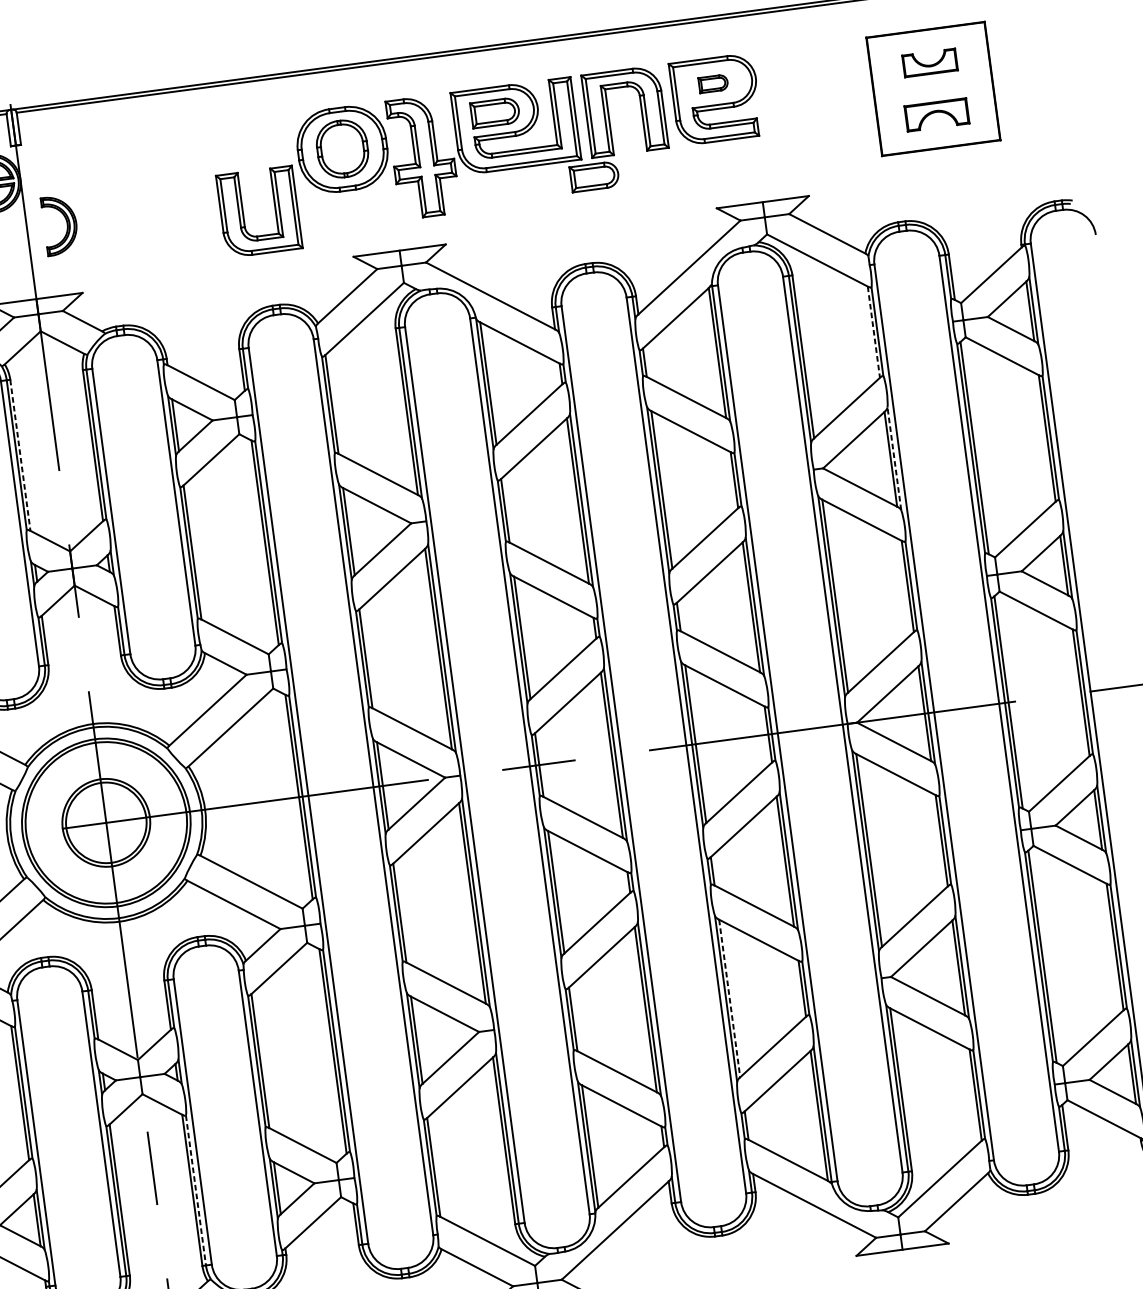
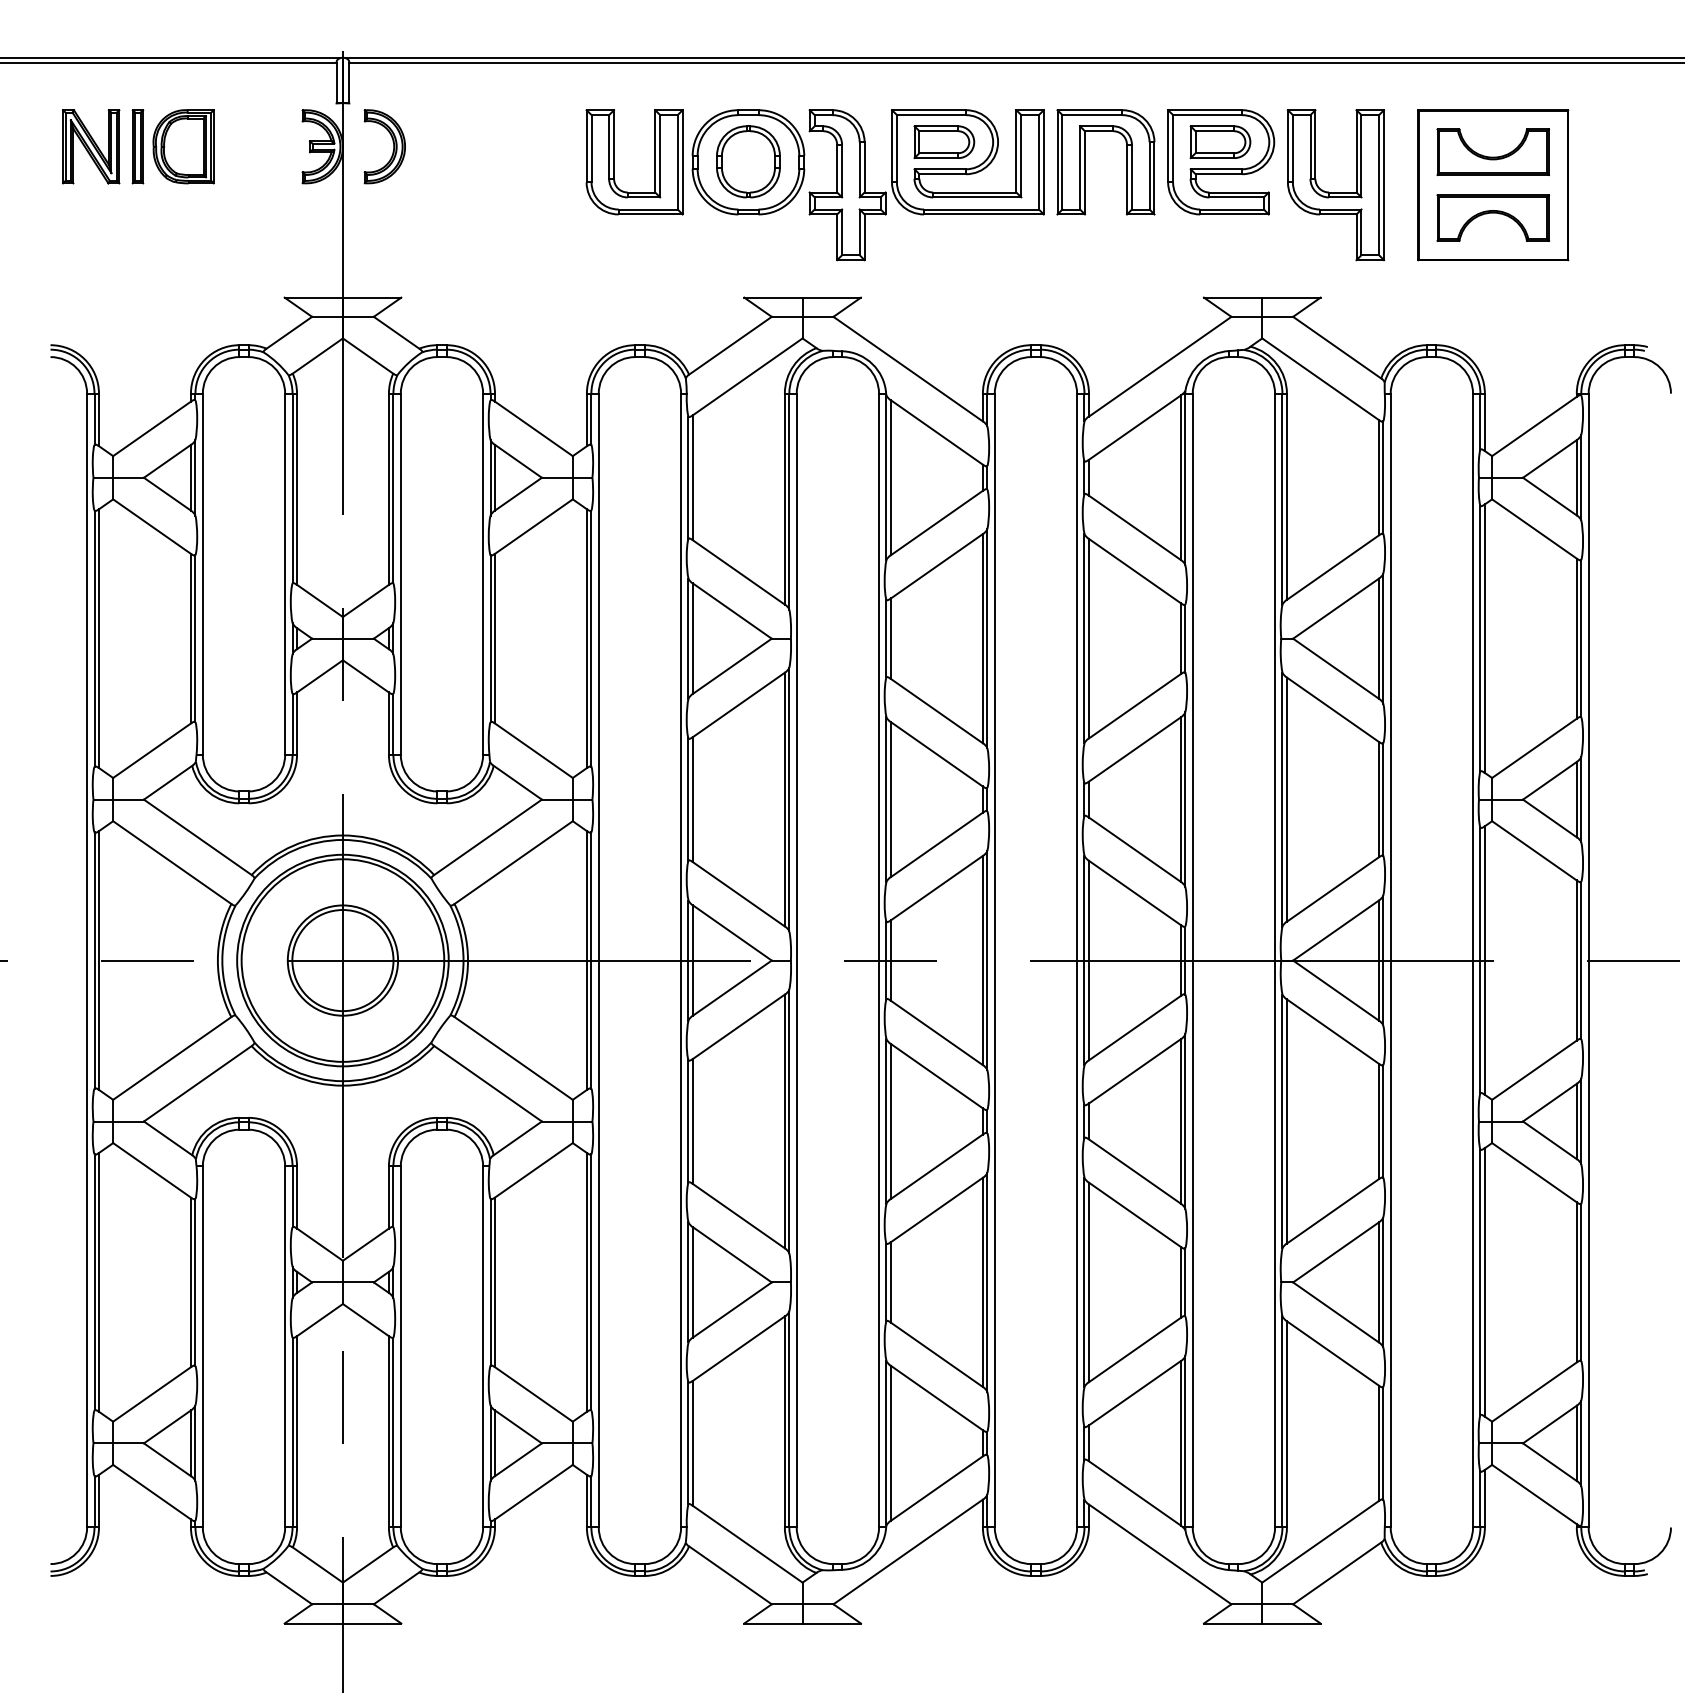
part: (930, 63) -> (1493, 152), size x1.67
part: (713, 83) -> (1220, 142), size x1.67
part: (809, 111) -> (1335, 192), added
part: (937, 114) -> (1493, 217), size x1.43
part: (594, 177) -> (1057, 238), removed
part: (243, 214) -> (614, 162), moved
part: (67, 224) -> (393, 146), moved
line: (873, 332) -> (1378, 477), dashed -> solid
line: (20, 455) -> (297, 489), dashed -> solid
line: (894, 458) -> (1383, 638), dashed -> solid
line: (729, 998) -> (1088, 1282), dashed -> solid
line: (196, 1190) -> (393, 1432), dashed -> solid

